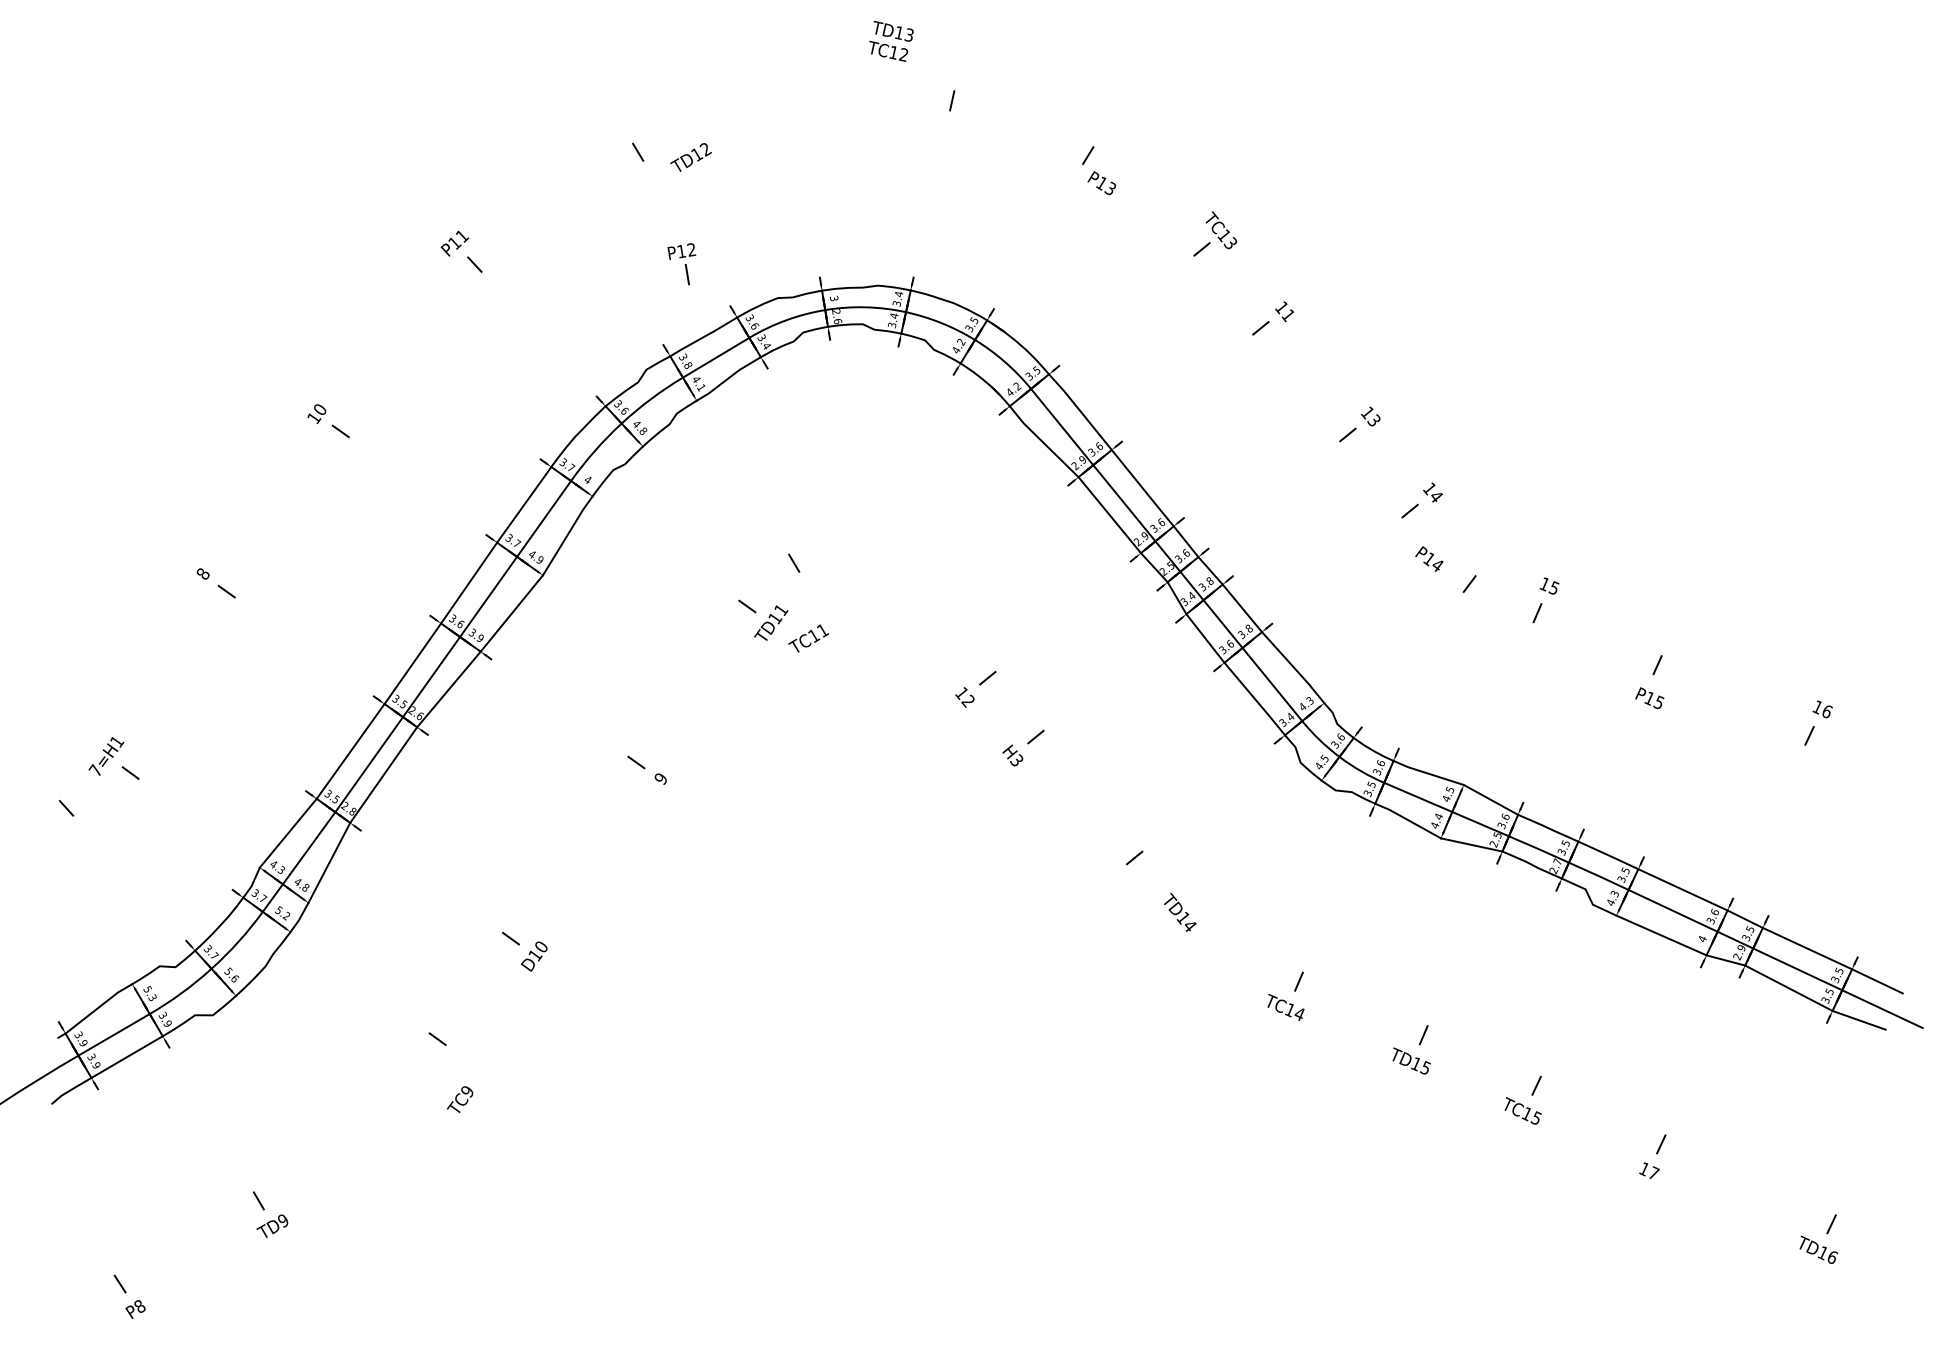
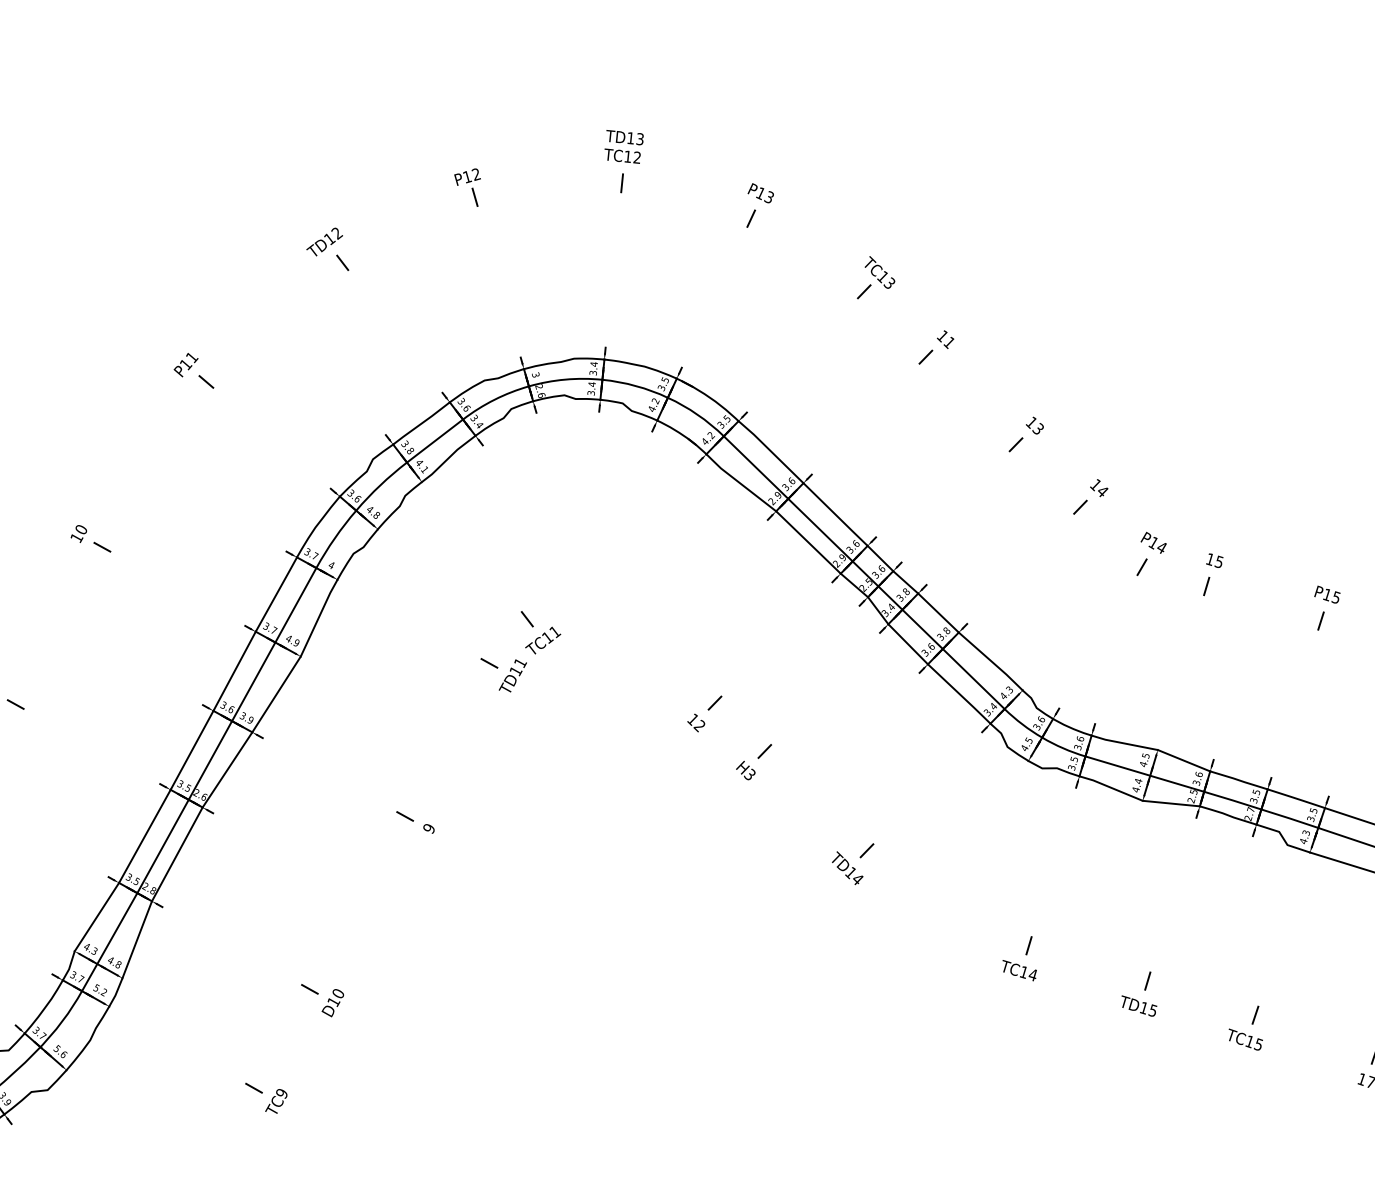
text: (891, 40) -> (624, 145), moved
text: (690, 157) -> (324, 242), moved
text: (1101, 183) -> (760, 193), moved
part: (681, 264) -> (468, 188), moved
text: (1429, 558) -> (1153, 542), moved
text: (808, 638) -> (542, 640), moved
text: (1649, 697) -> (1326, 594), moved
text: (1180, 911) -> (847, 867), moved
text: (460, 1099) -> (276, 1101), moved

